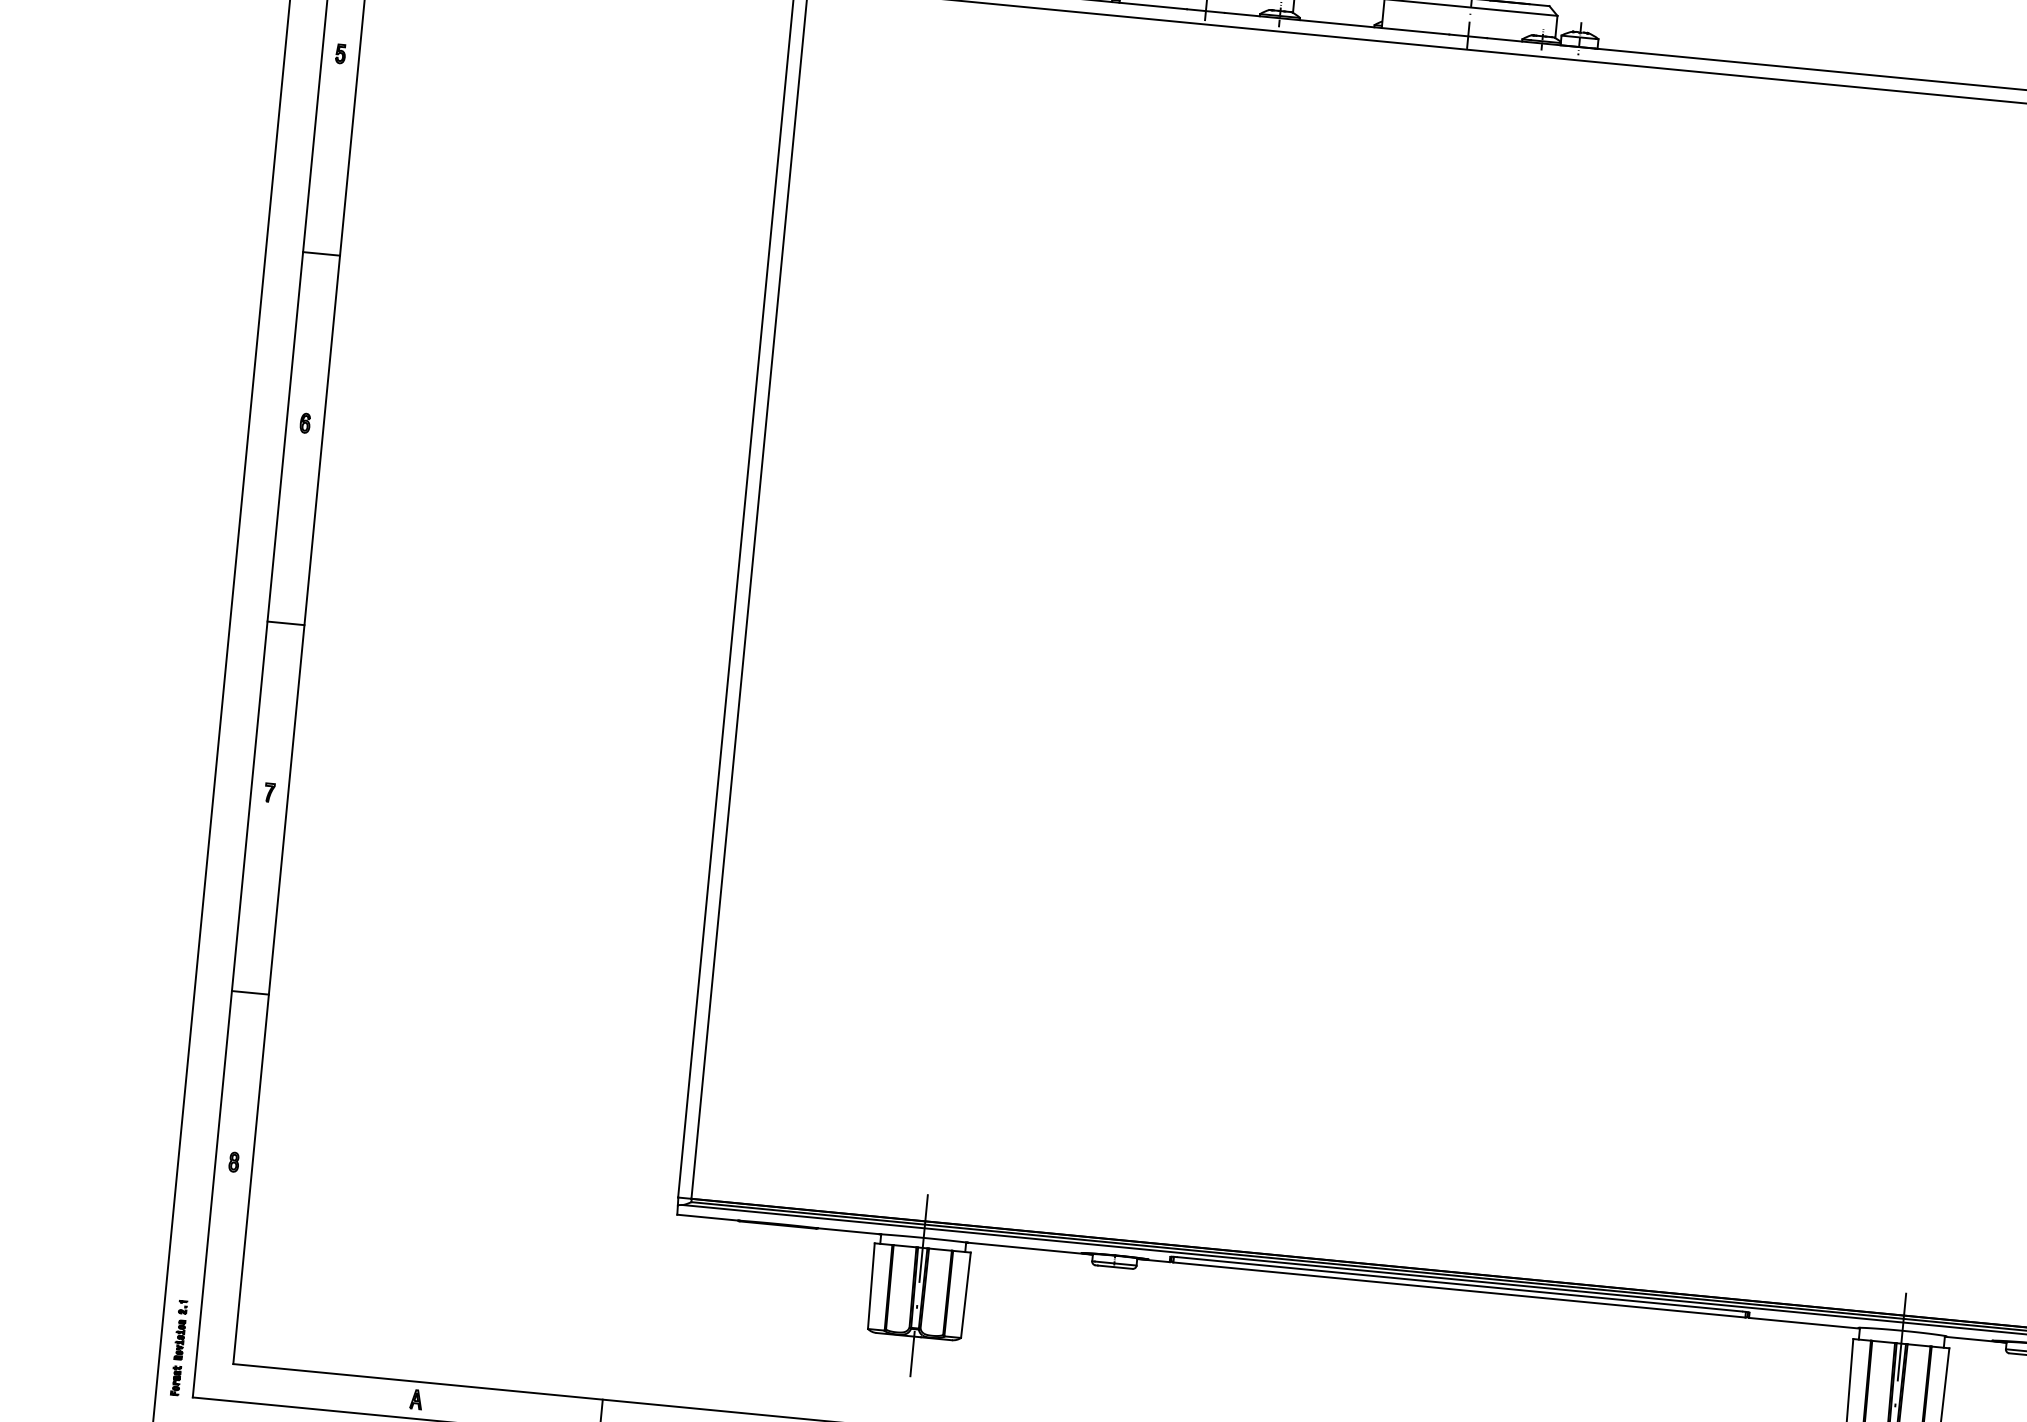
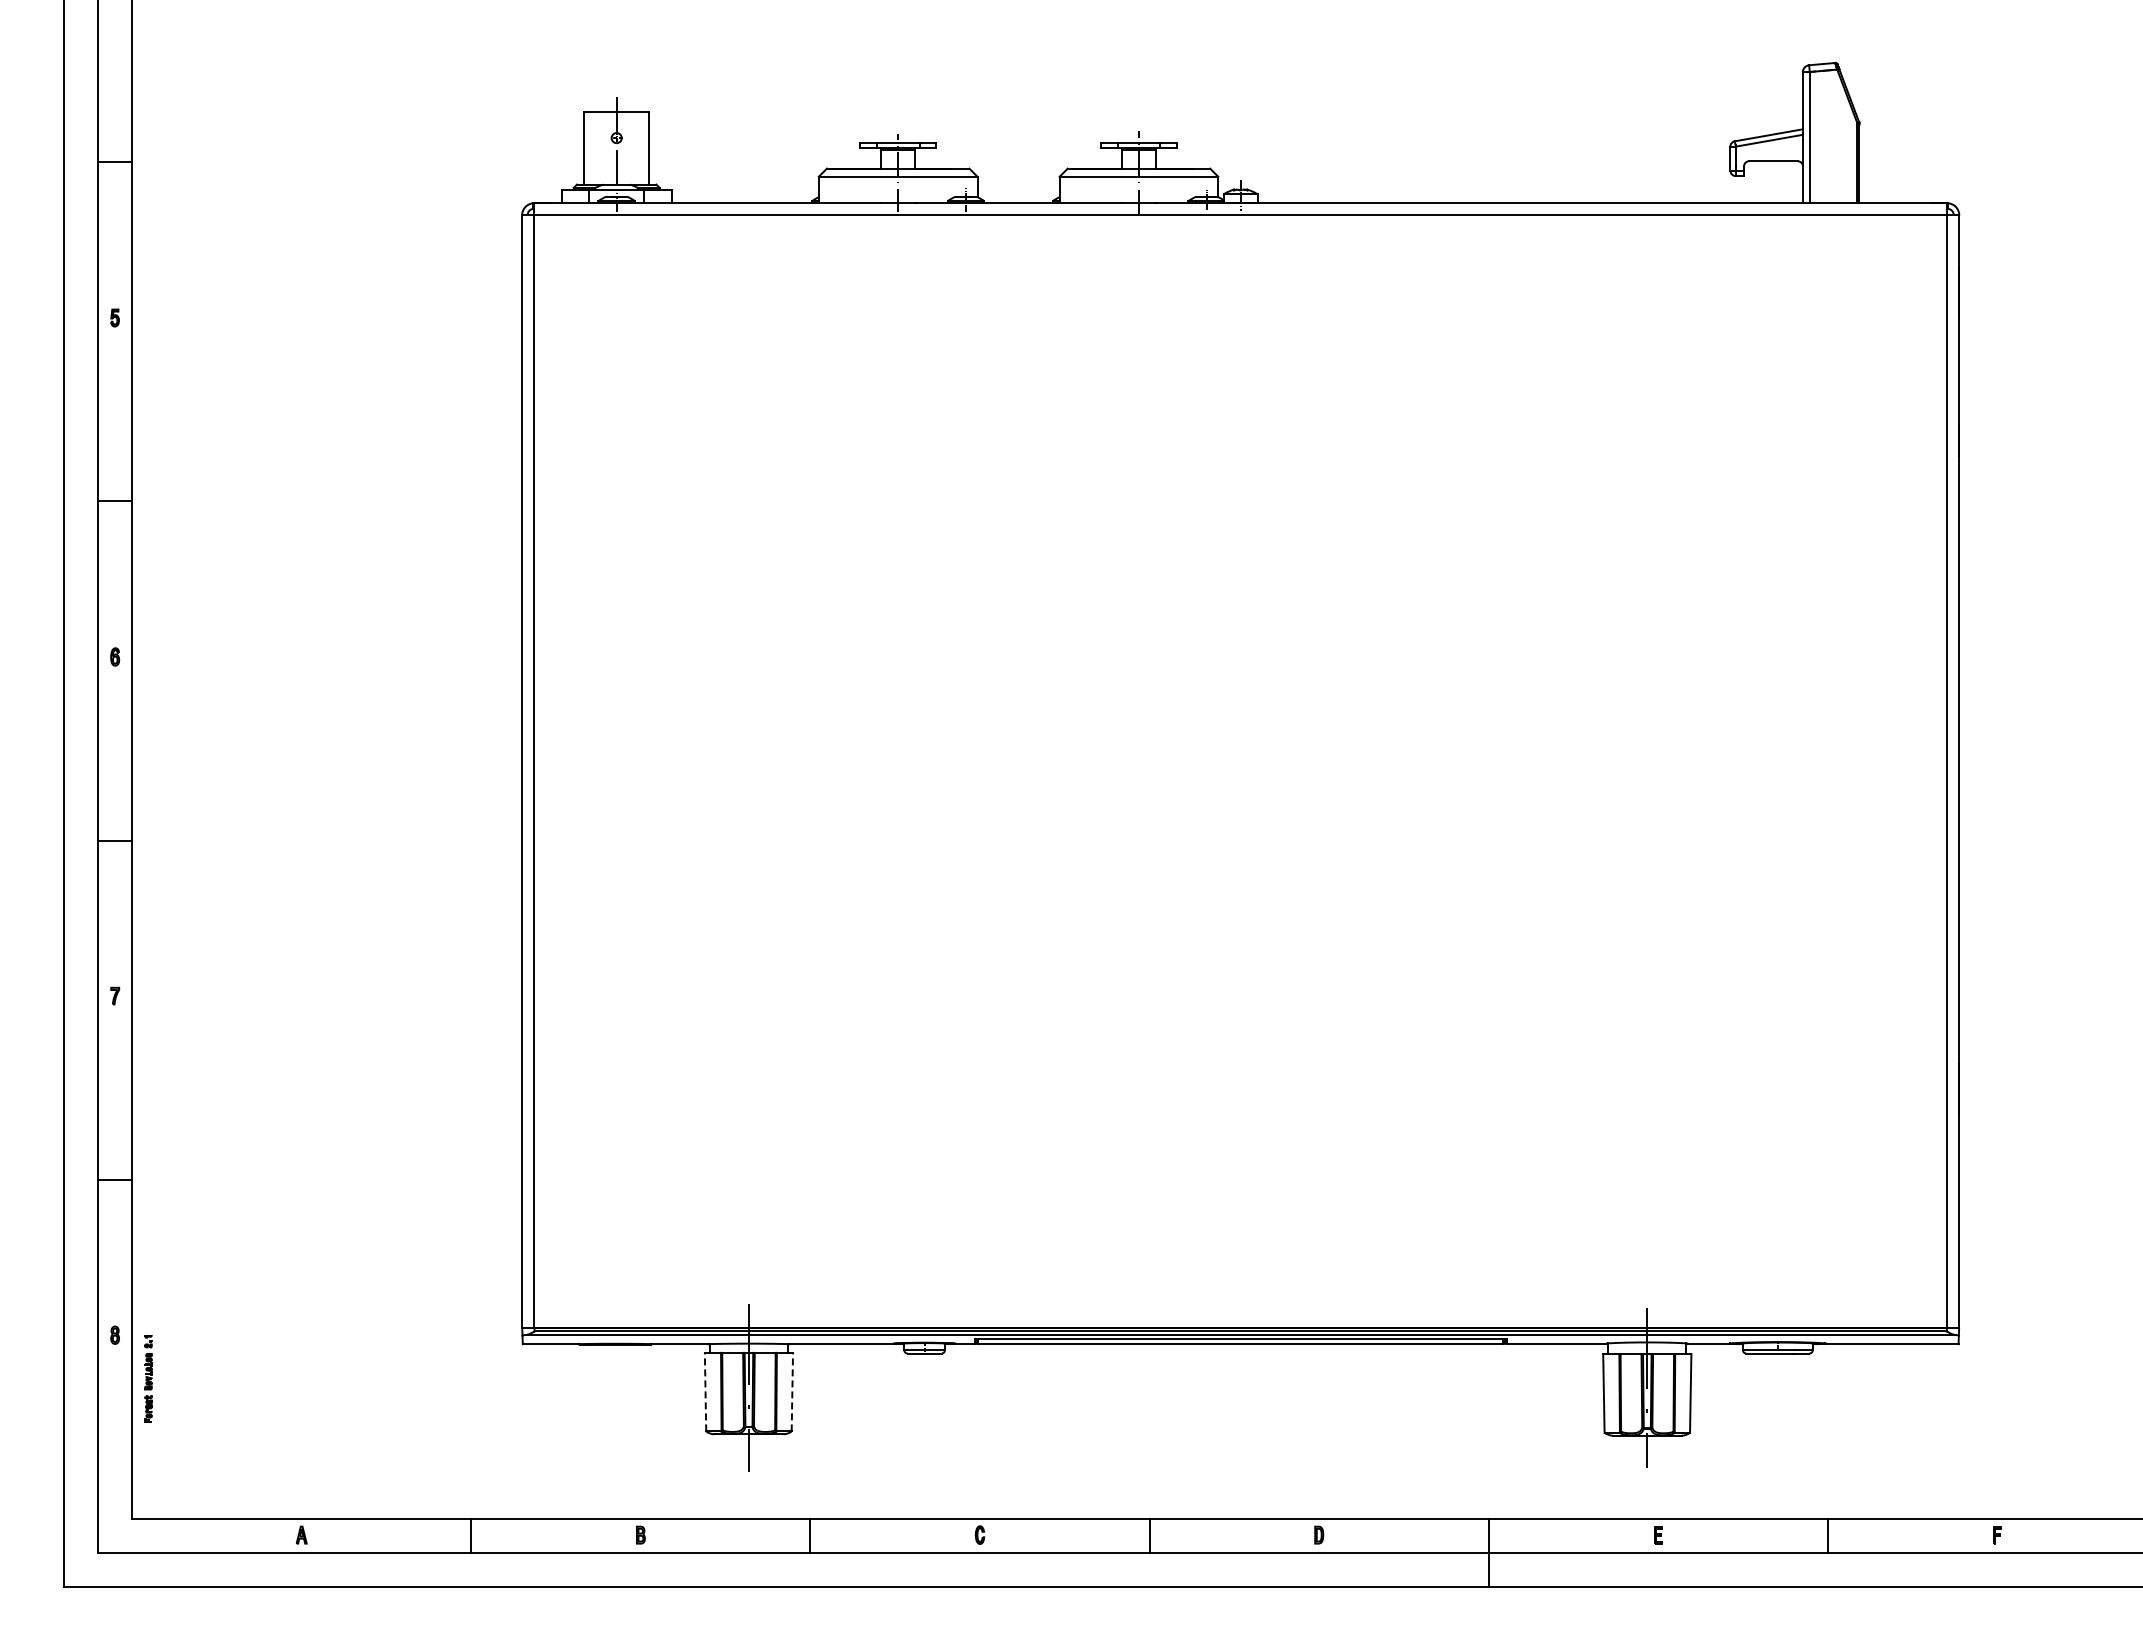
line: (871, 1285) -> (705, 1391), solid -> dashed
line: (966, 1294) -> (792, 1391), solid -> dashed
part: (179, 1347) -> (148, 1378), moved

